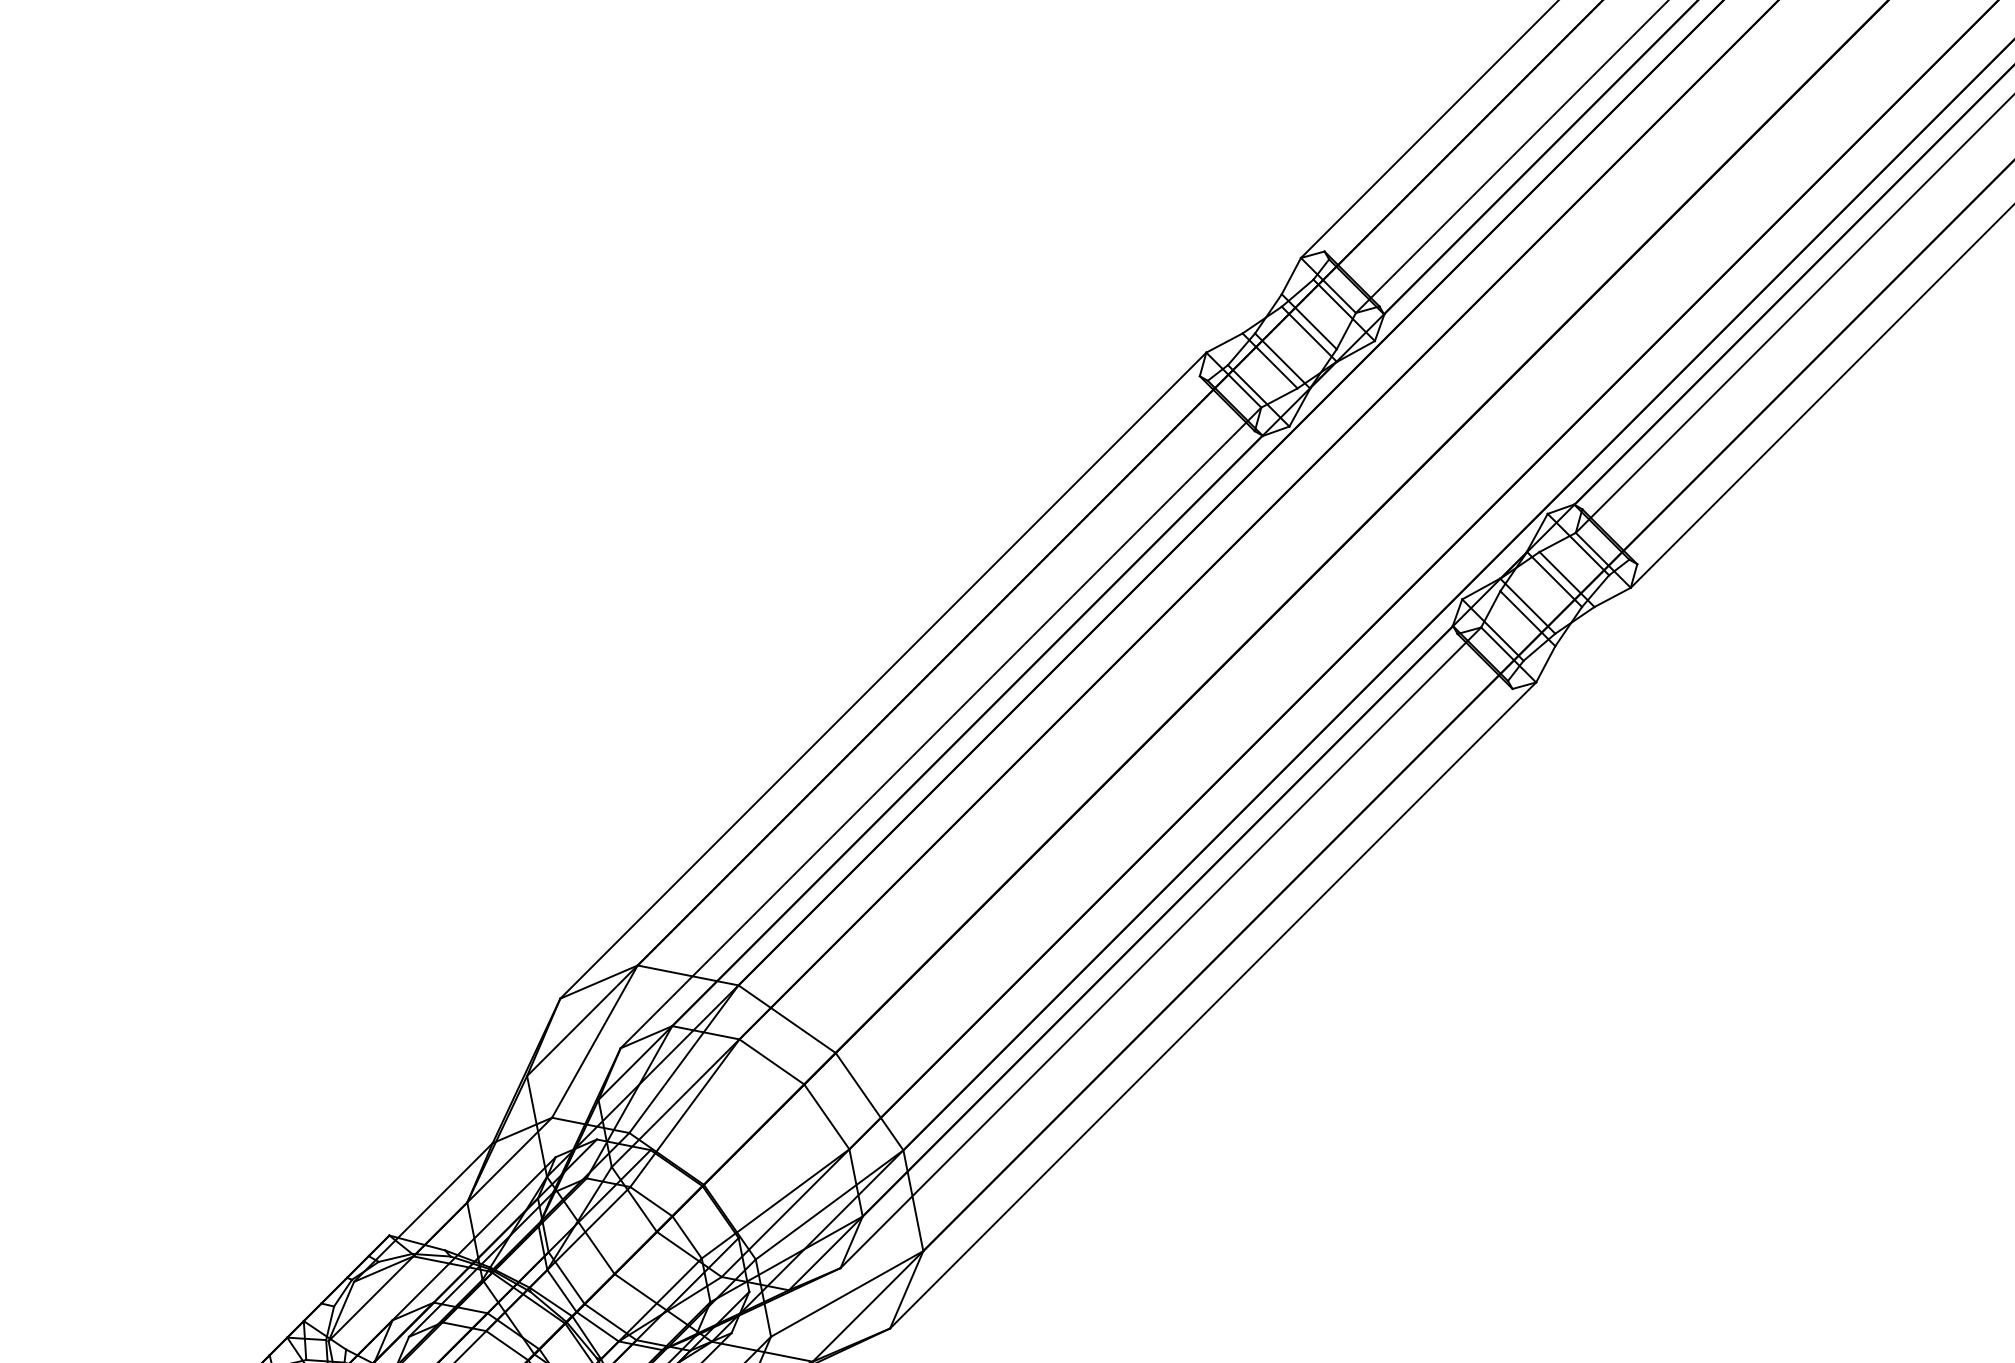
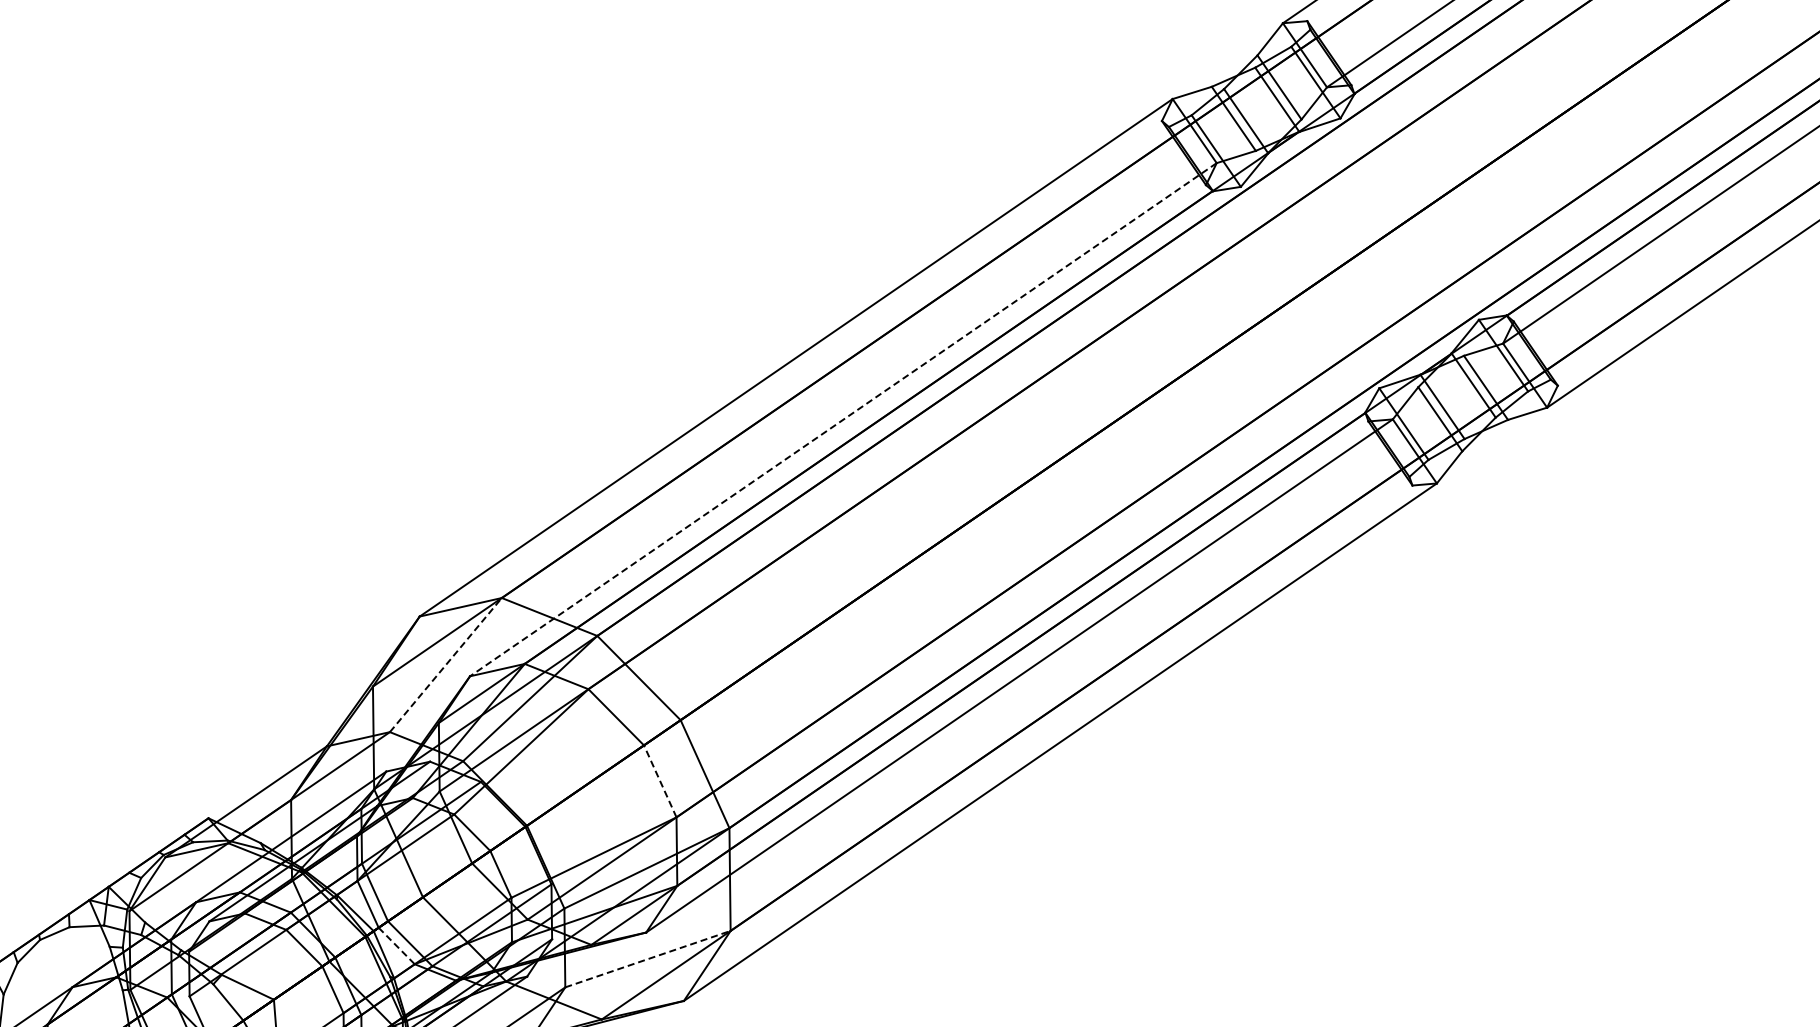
line: (940, 728) -> (842, 420), solid -> dashed
line: (595, 1041) -> (446, 665), solid -> dashed
line: (826, 1116) -> (659, 780), solid -> dashed
line: (847, 1293) -> (648, 958), solid -> dashed
line: (597, 1326) -> (396, 945), solid -> dashed

